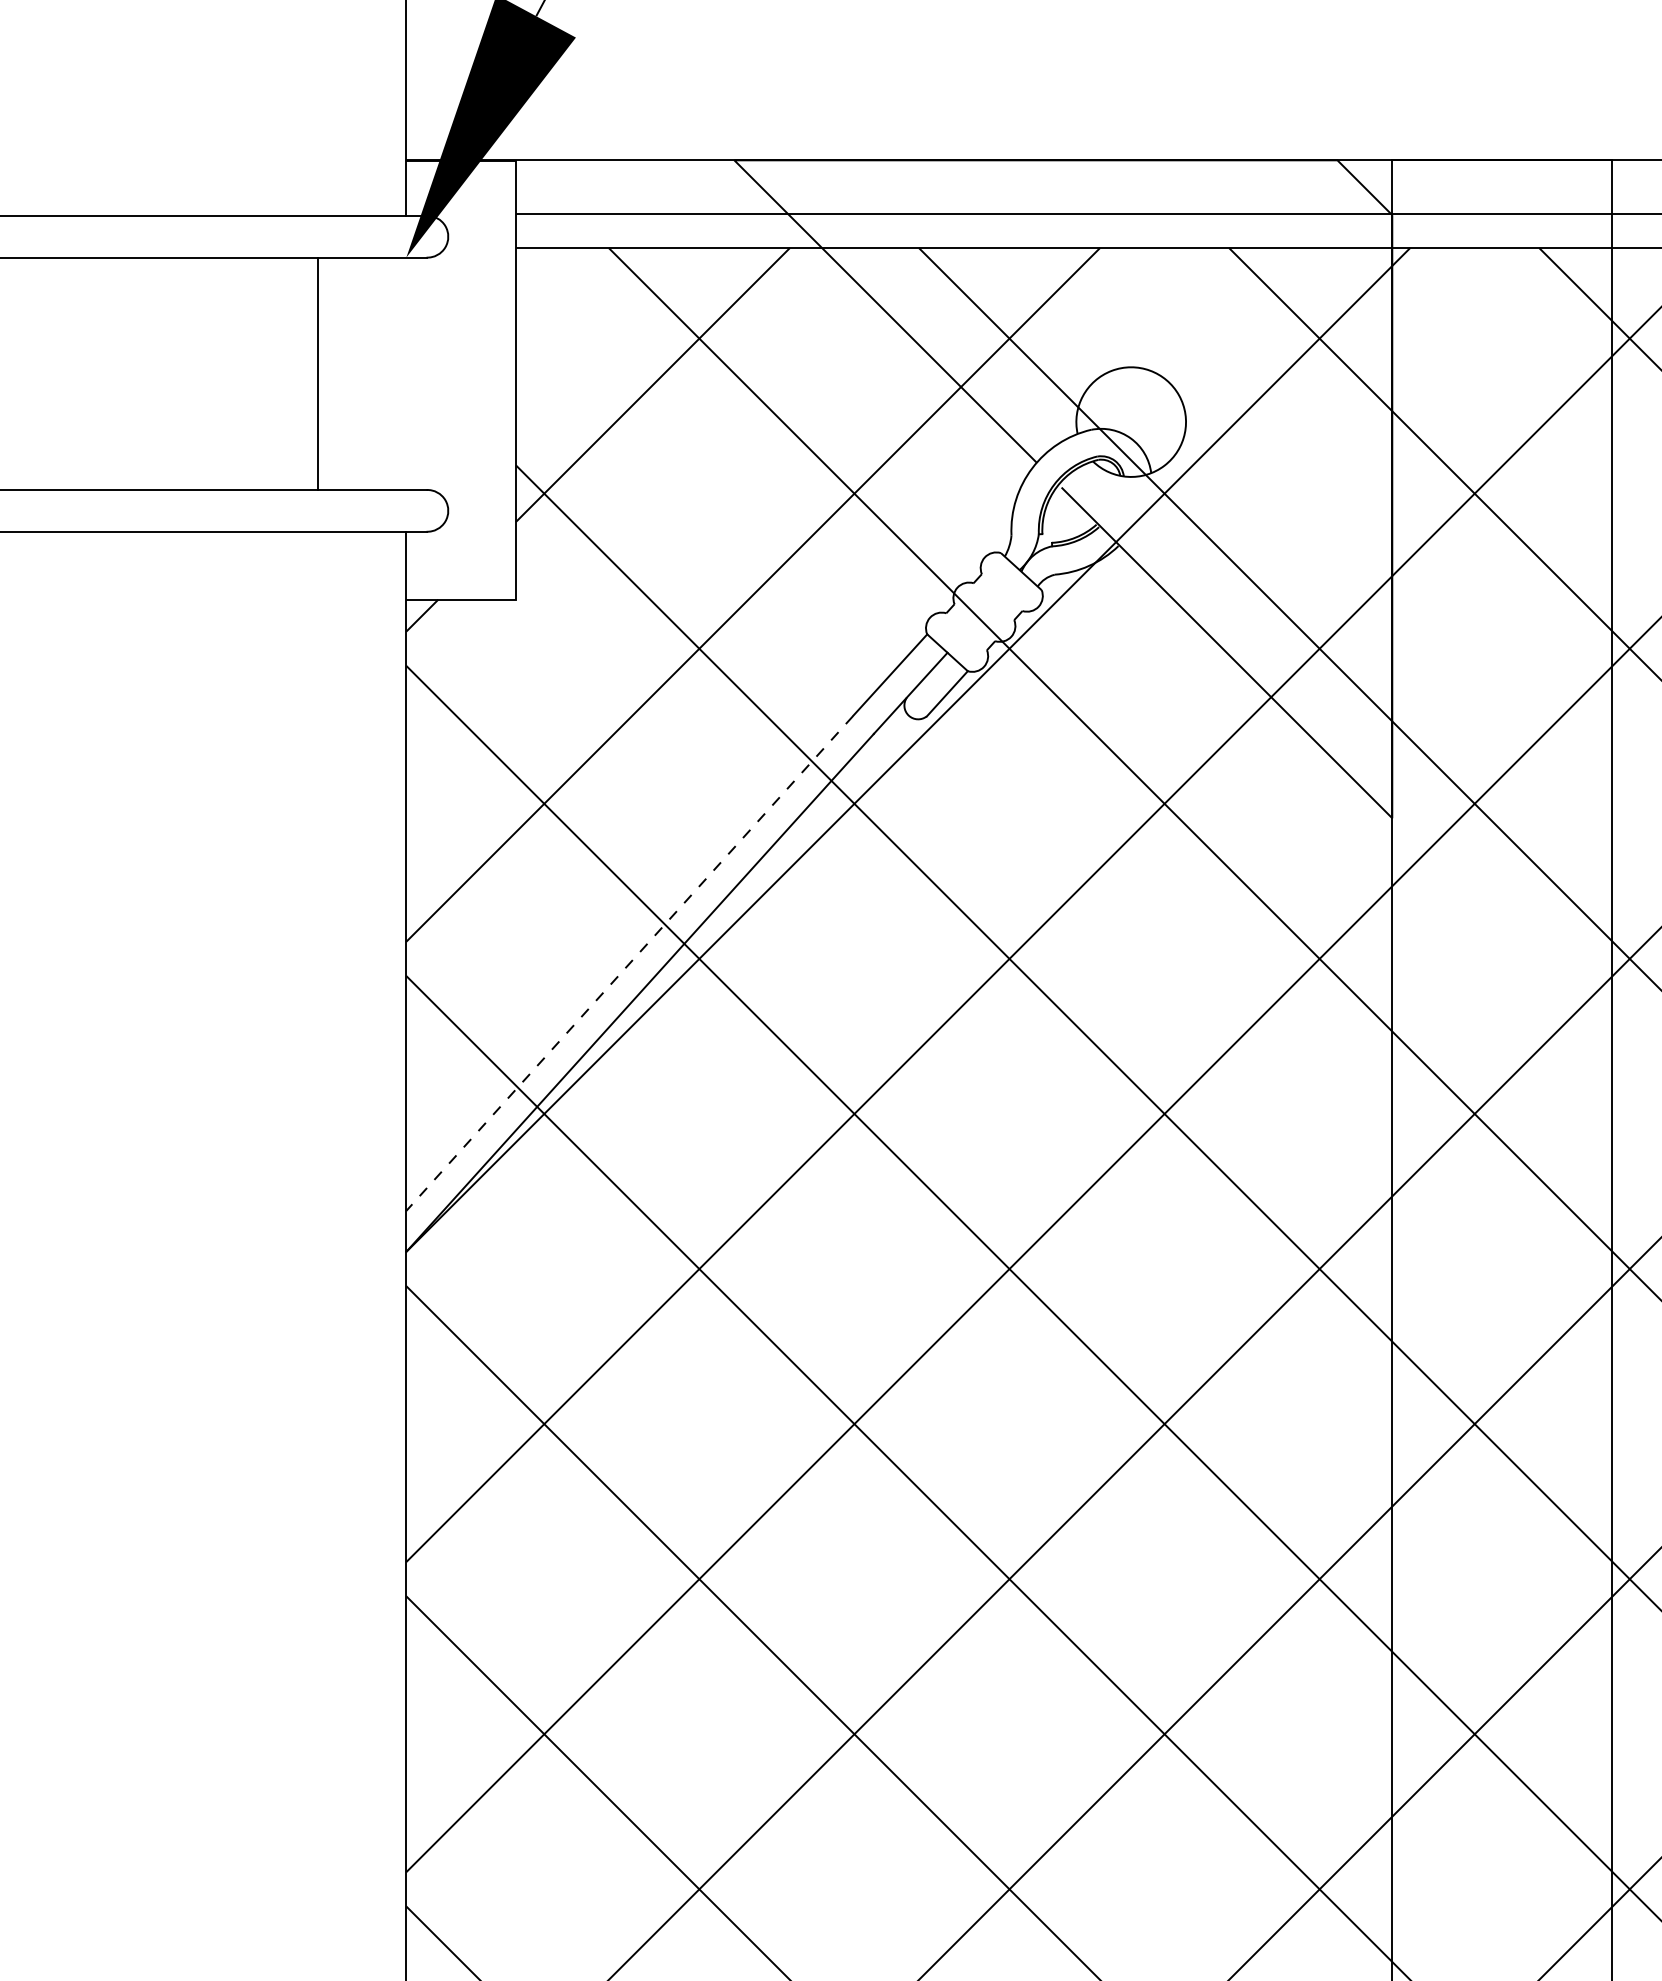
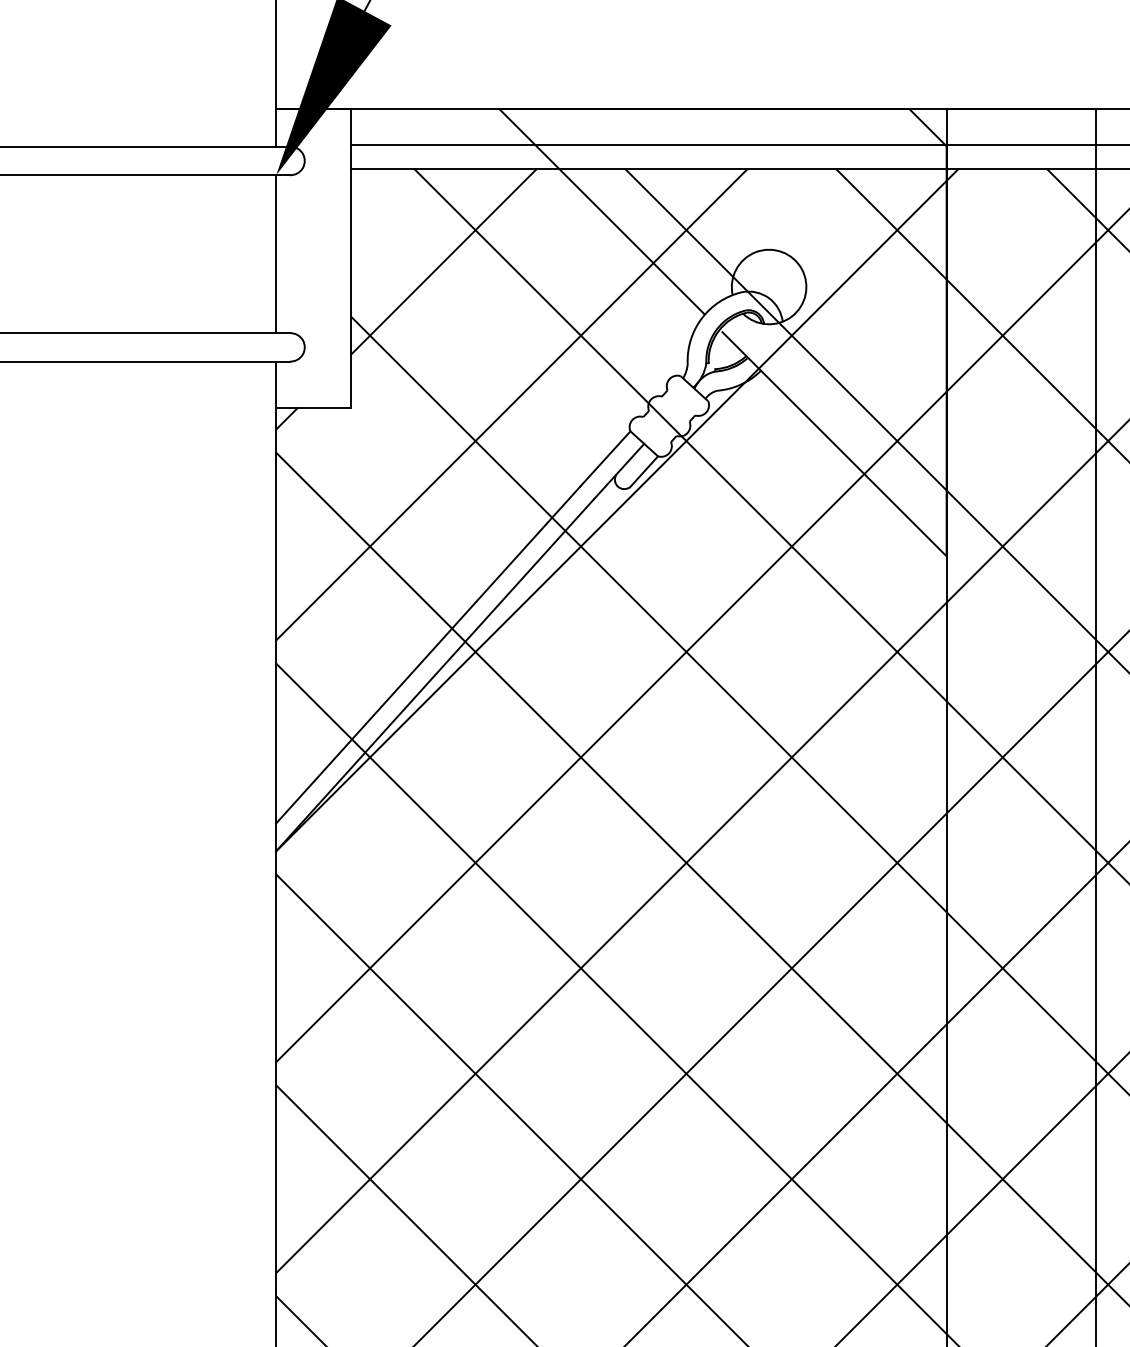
line: (318, 374) -> (276, 254), moved
line: (630, 964) -> (428, 655), dashed -> solid

